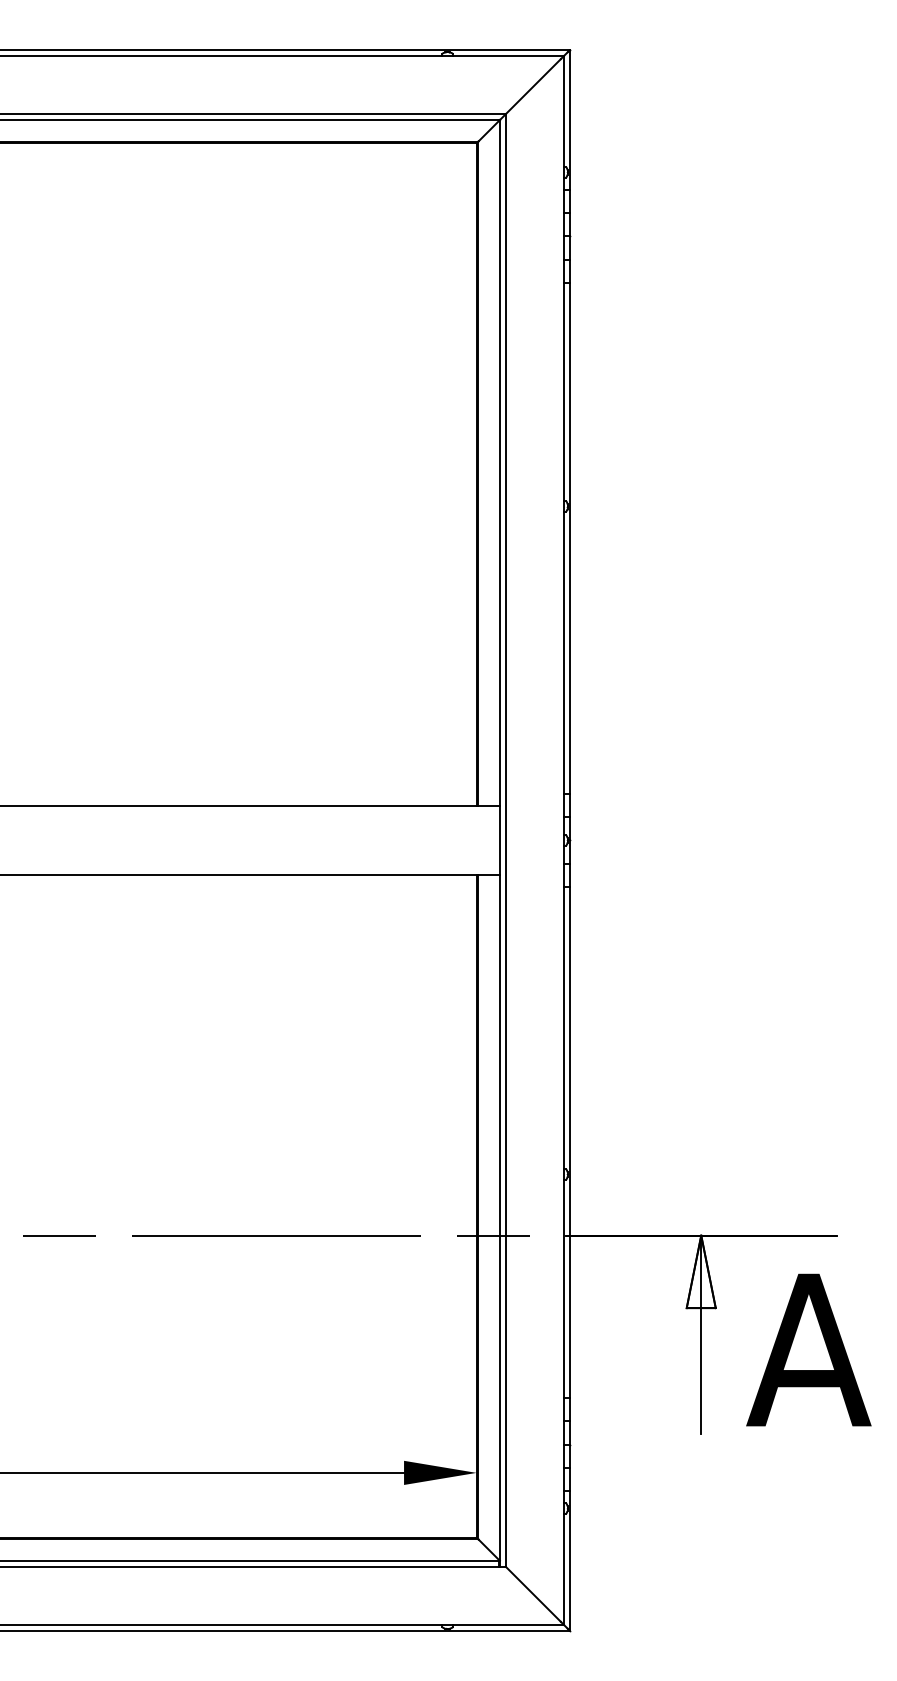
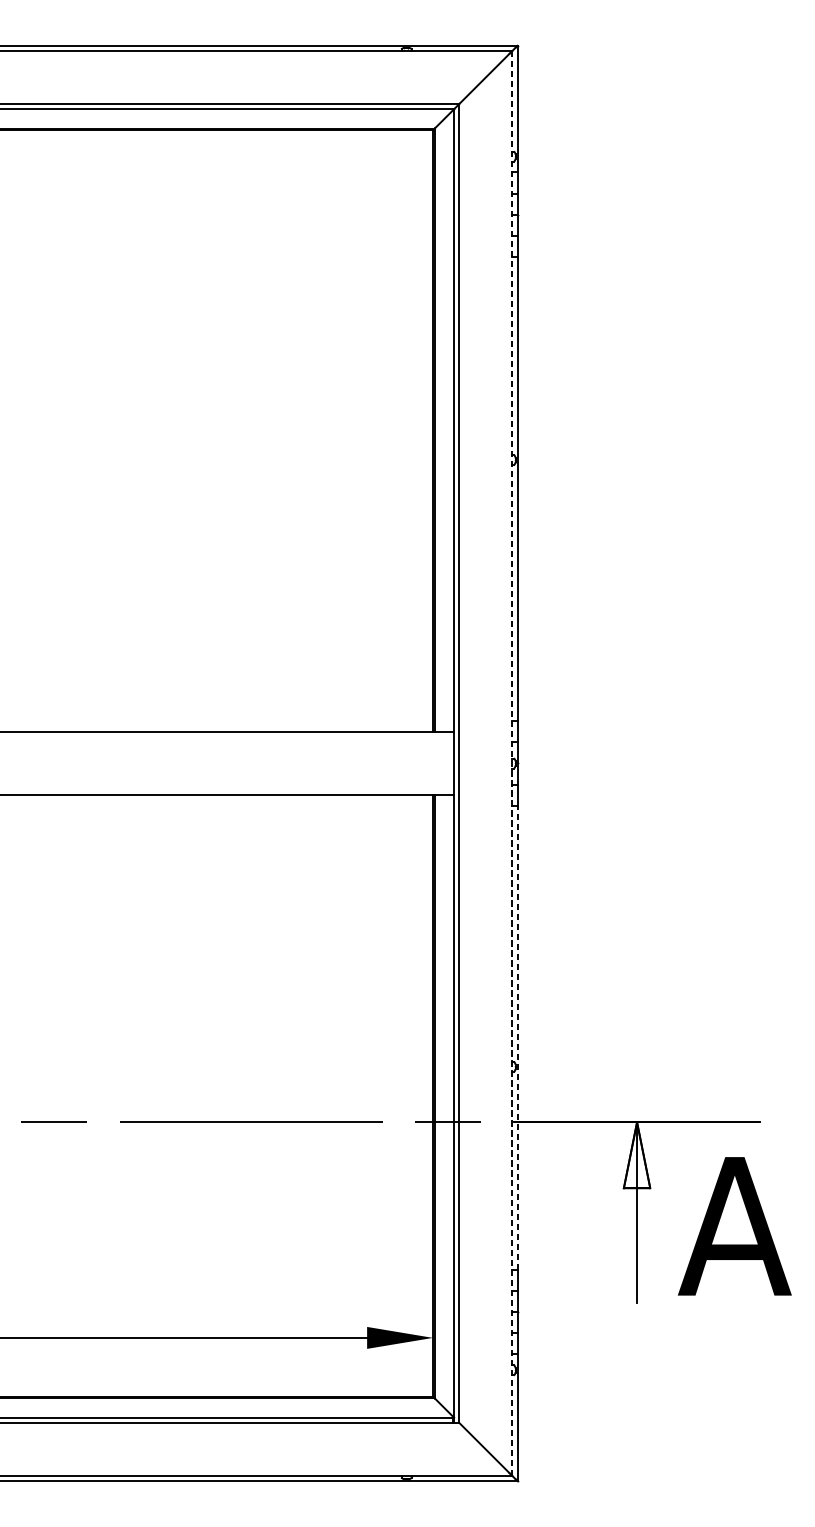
line: (563, 840) -> (511, 763), solid -> dashed
line: (569, 1142) -> (517, 1037), solid -> dashed

